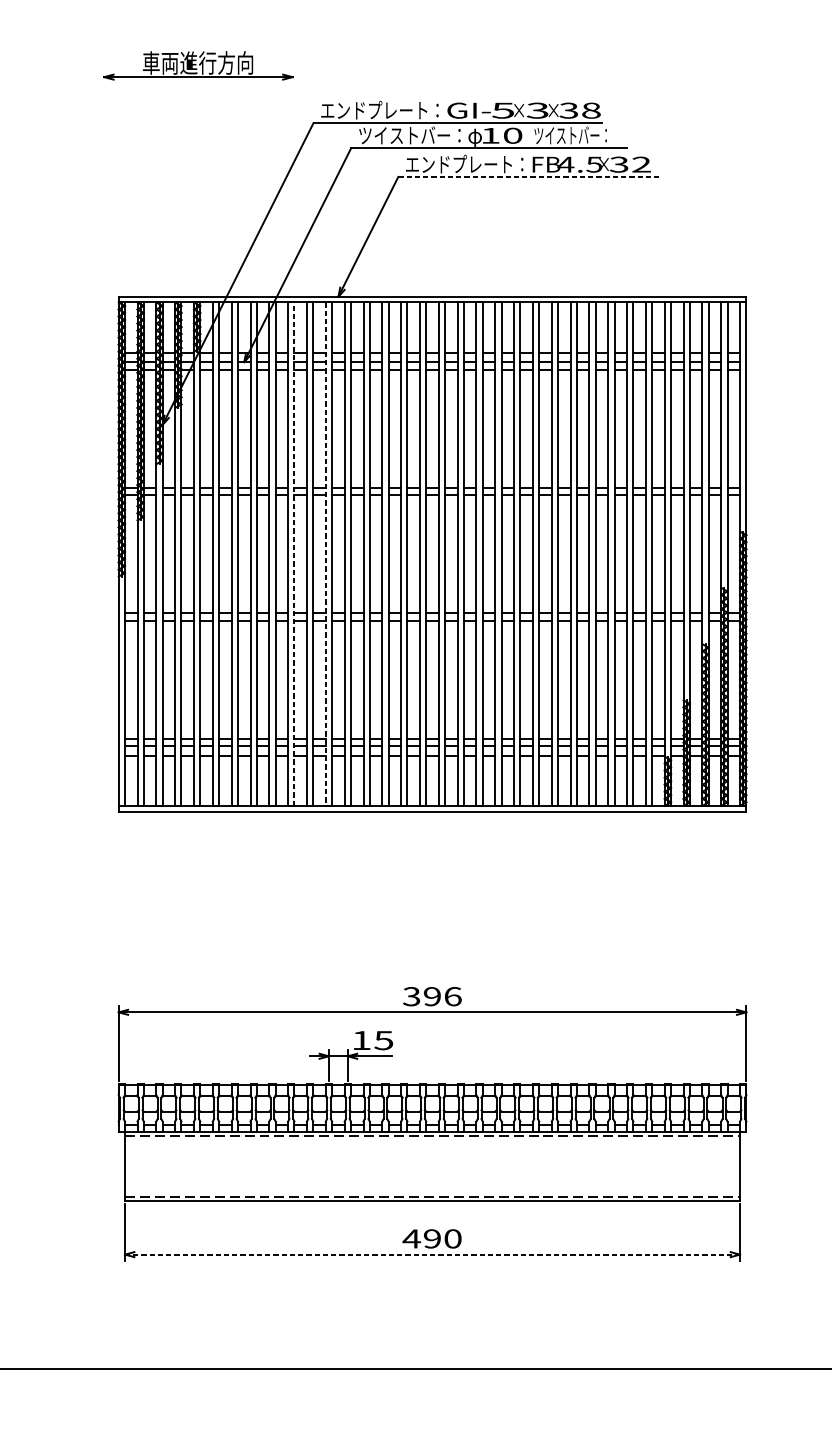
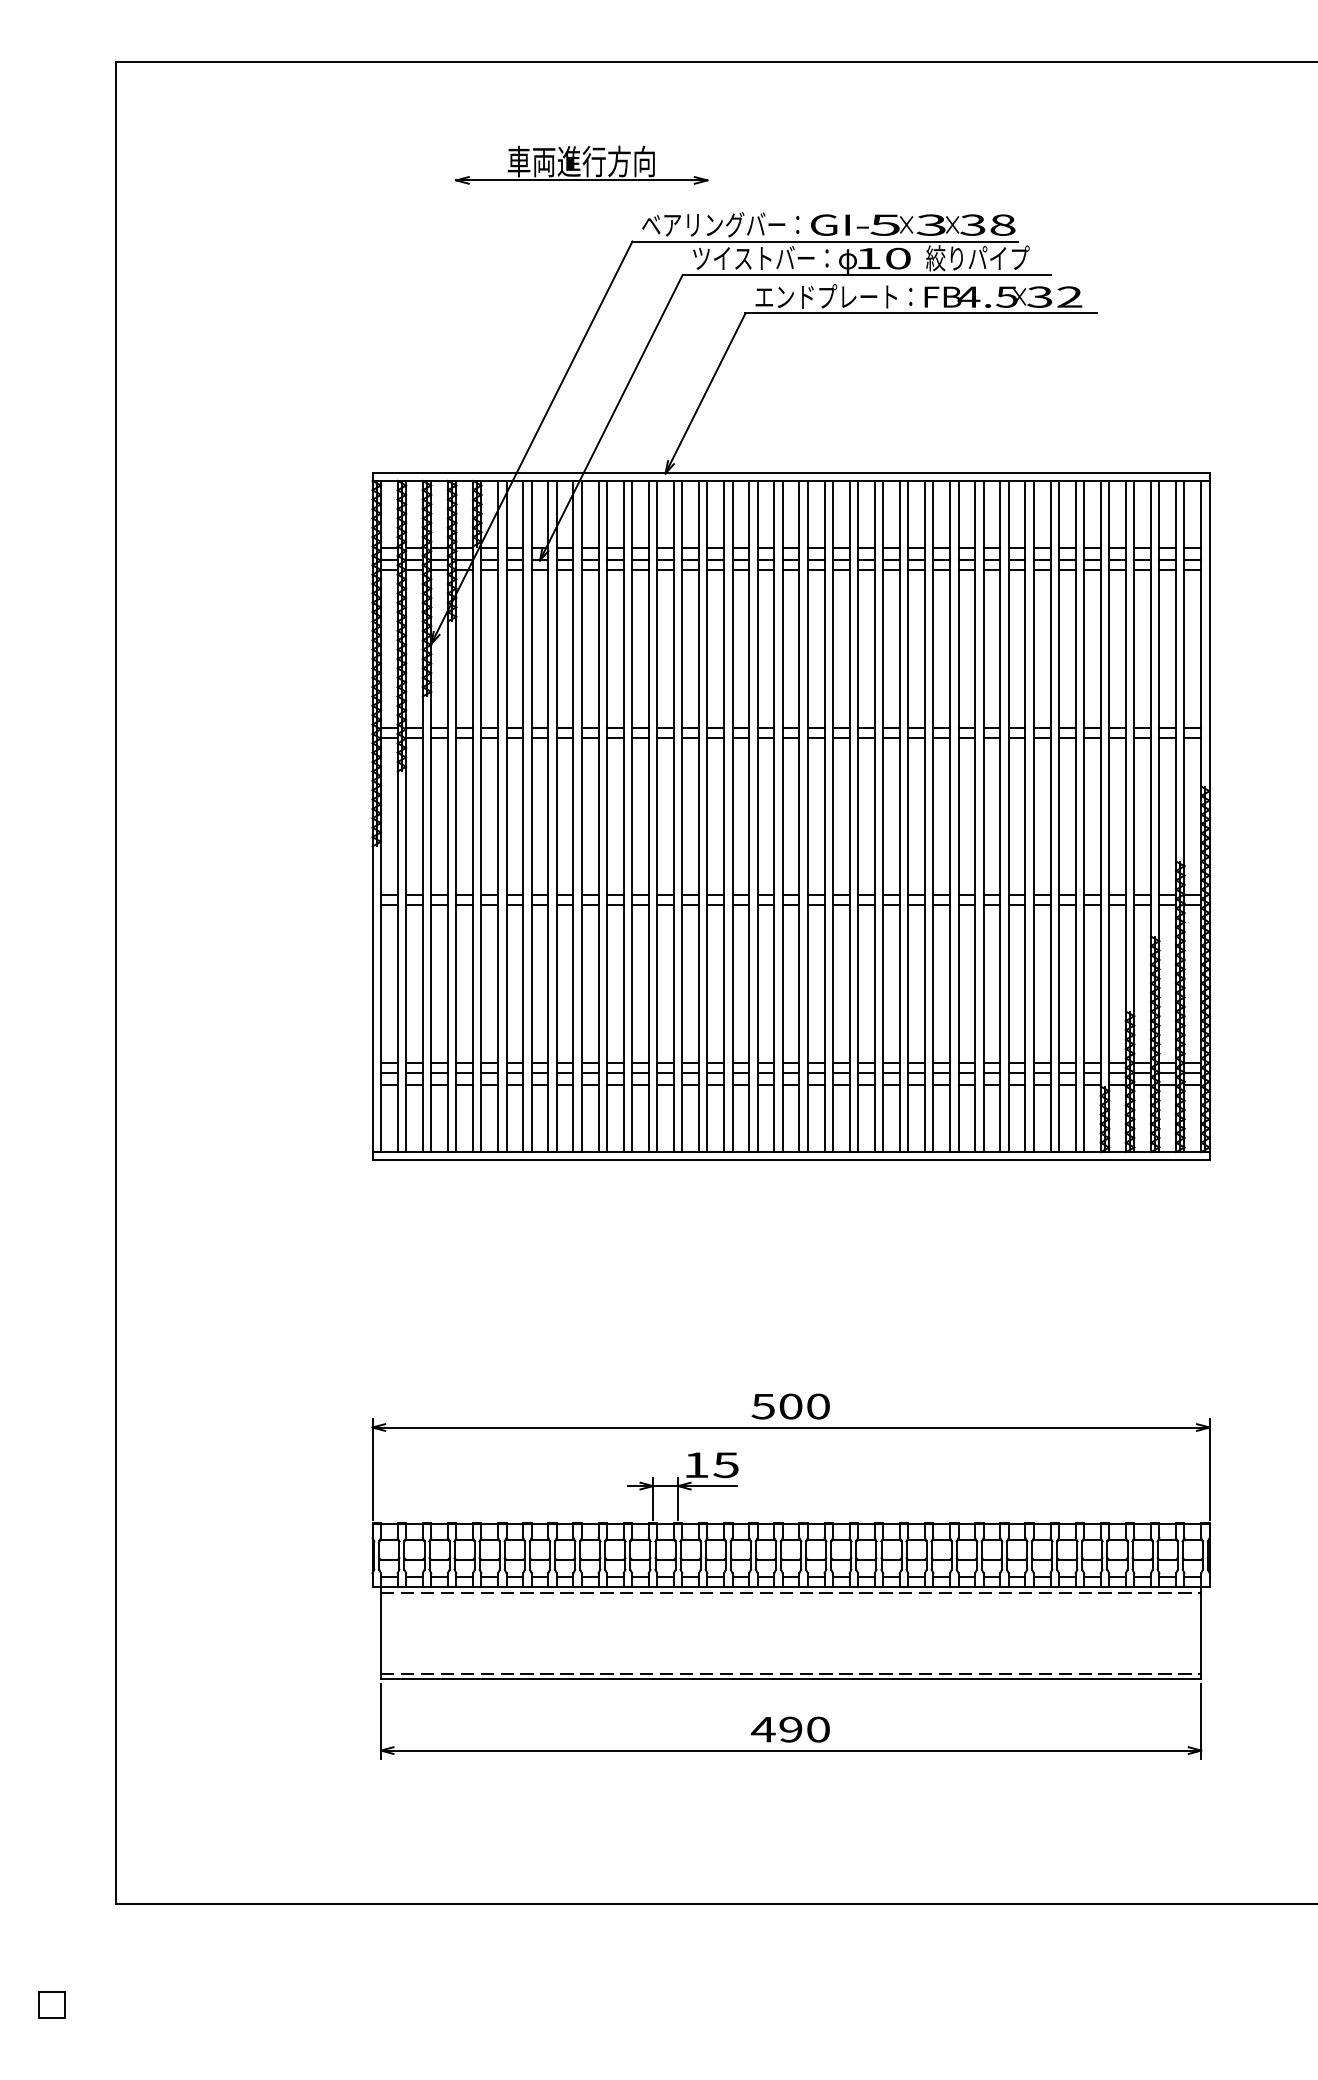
part: (198, 65) -> (581, 164), moved
text: (374, 110) -> (713, 224), エンドプレート： -> ベアリングバー：
text: (572, 135) -> (977, 258), ツイストバー： -> 絞りパイプ
line: (530, 176) -> (921, 313), dashed -> solid
line: (294, 554) -> (606, 816), dashed -> solid
line: (325, 554) -> (648, 816), dashed -> solid
text: (432, 996) -> (790, 1406), 396 -> 500
line: (432, 1254) -> (791, 1750), dashed -> solid

